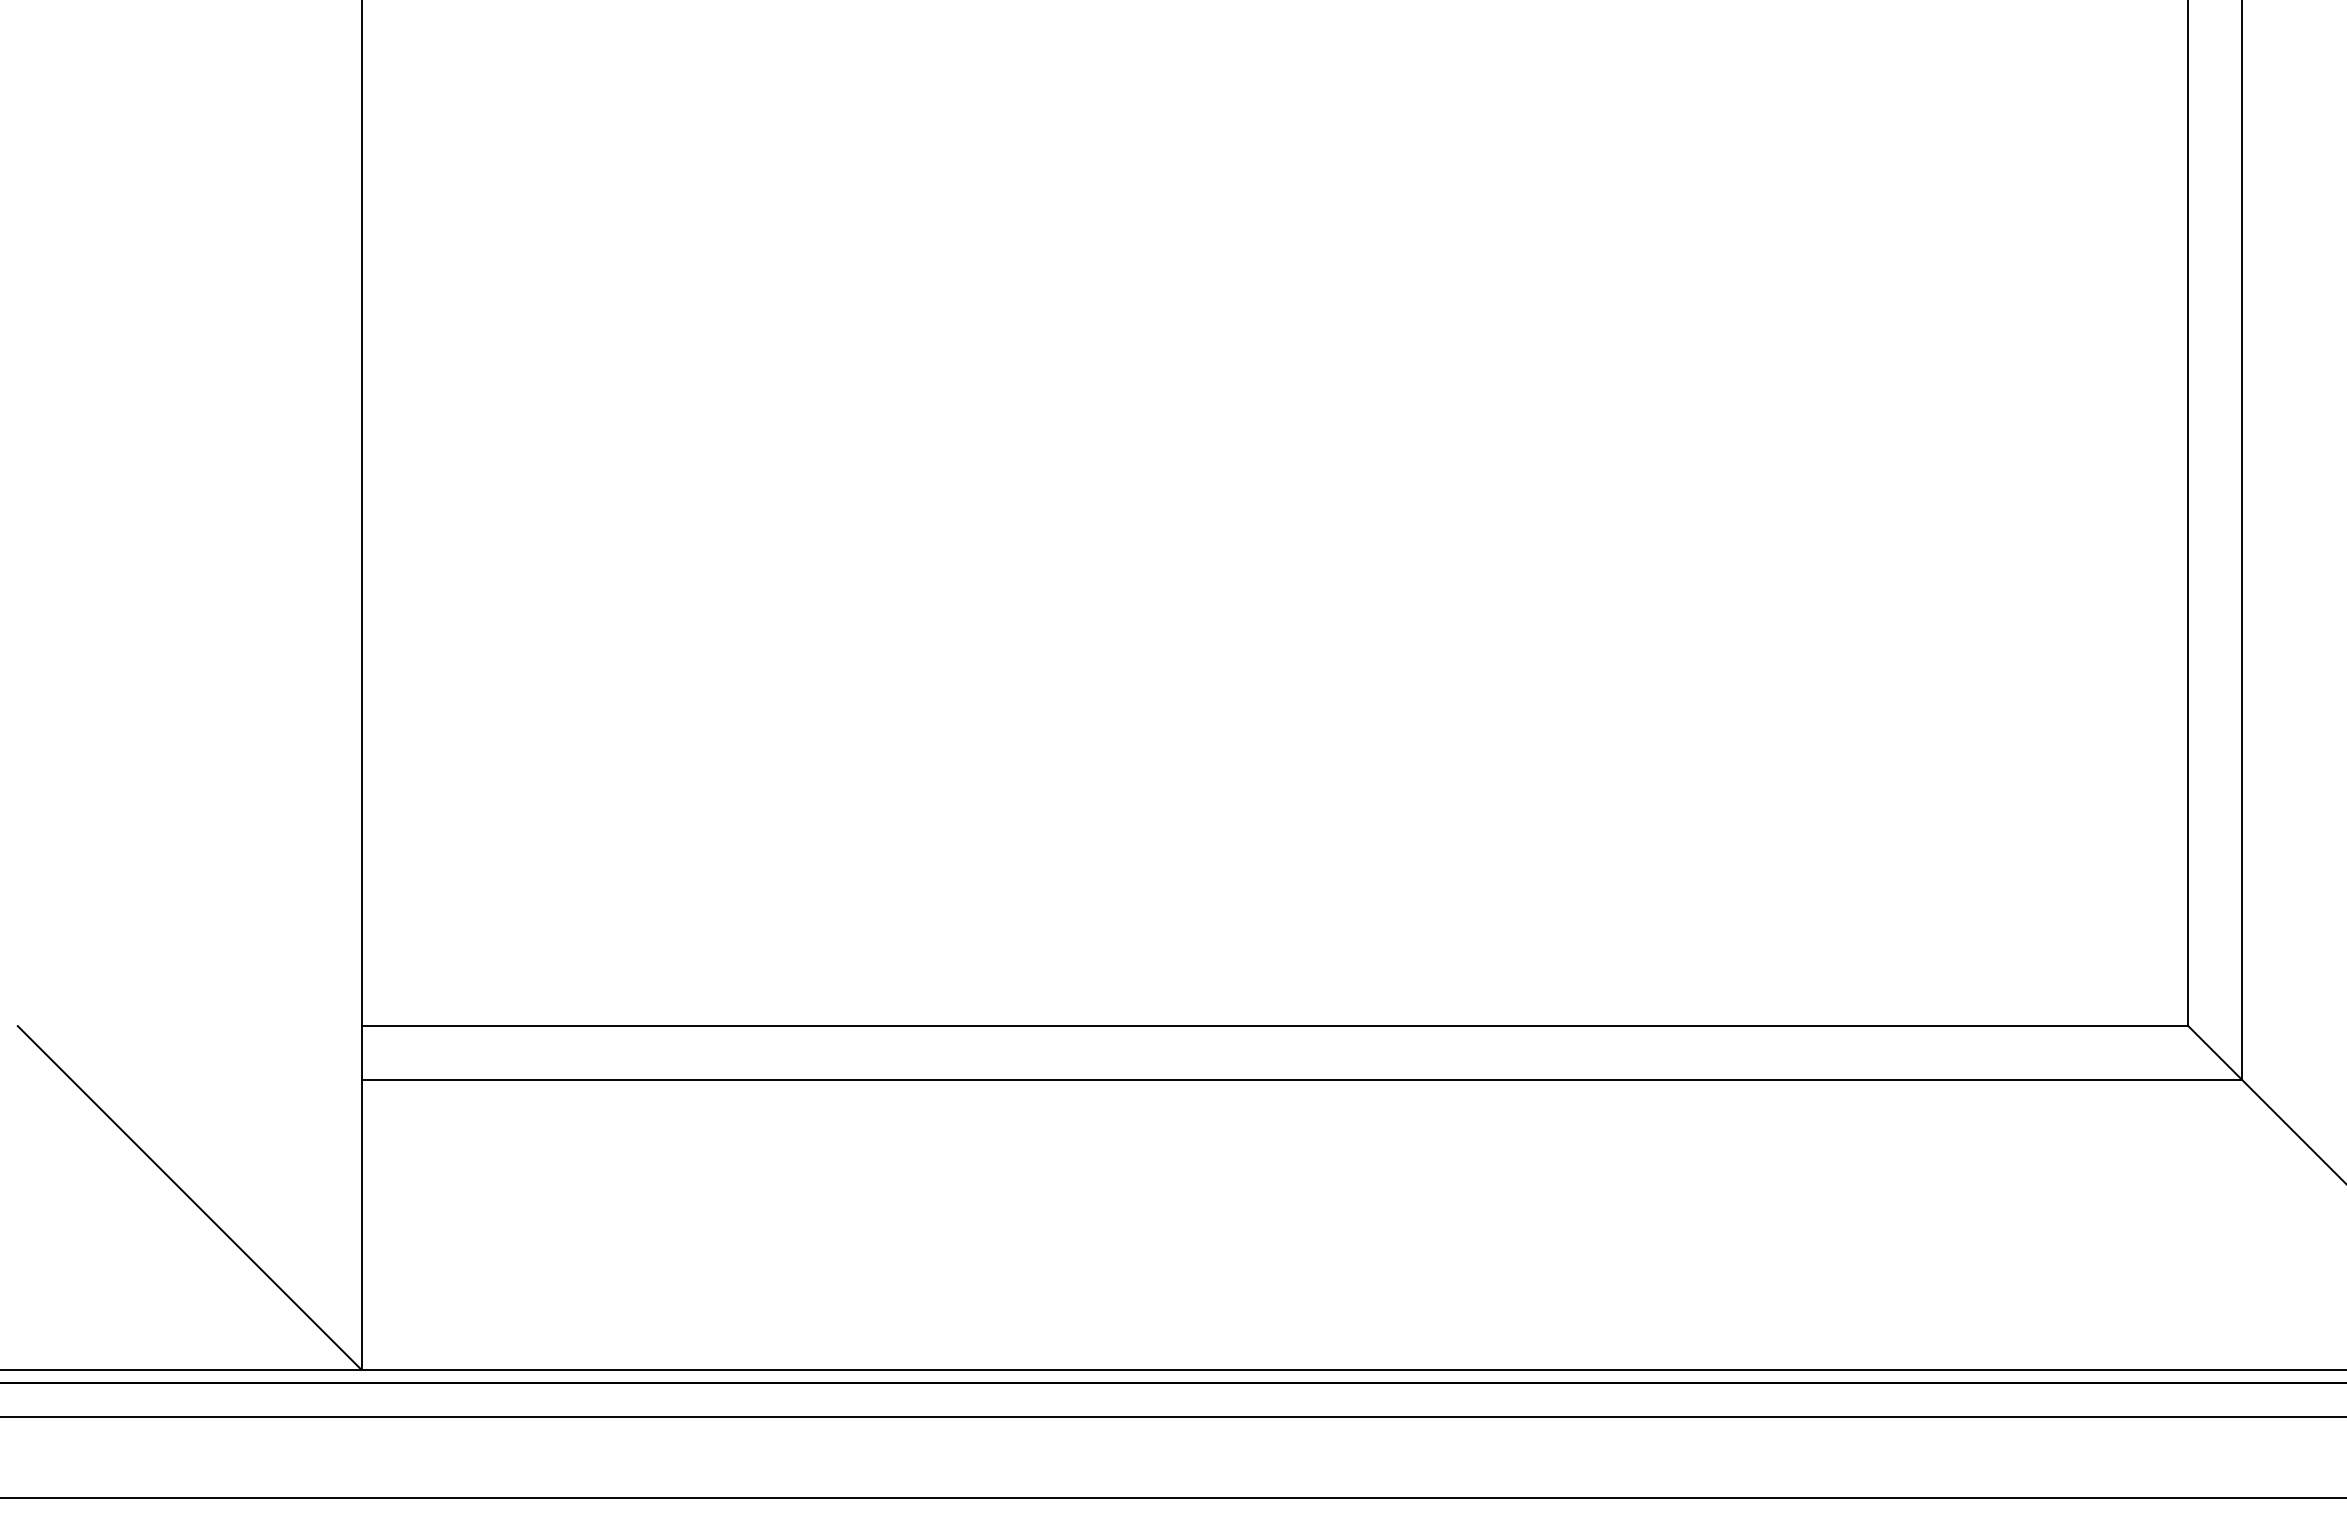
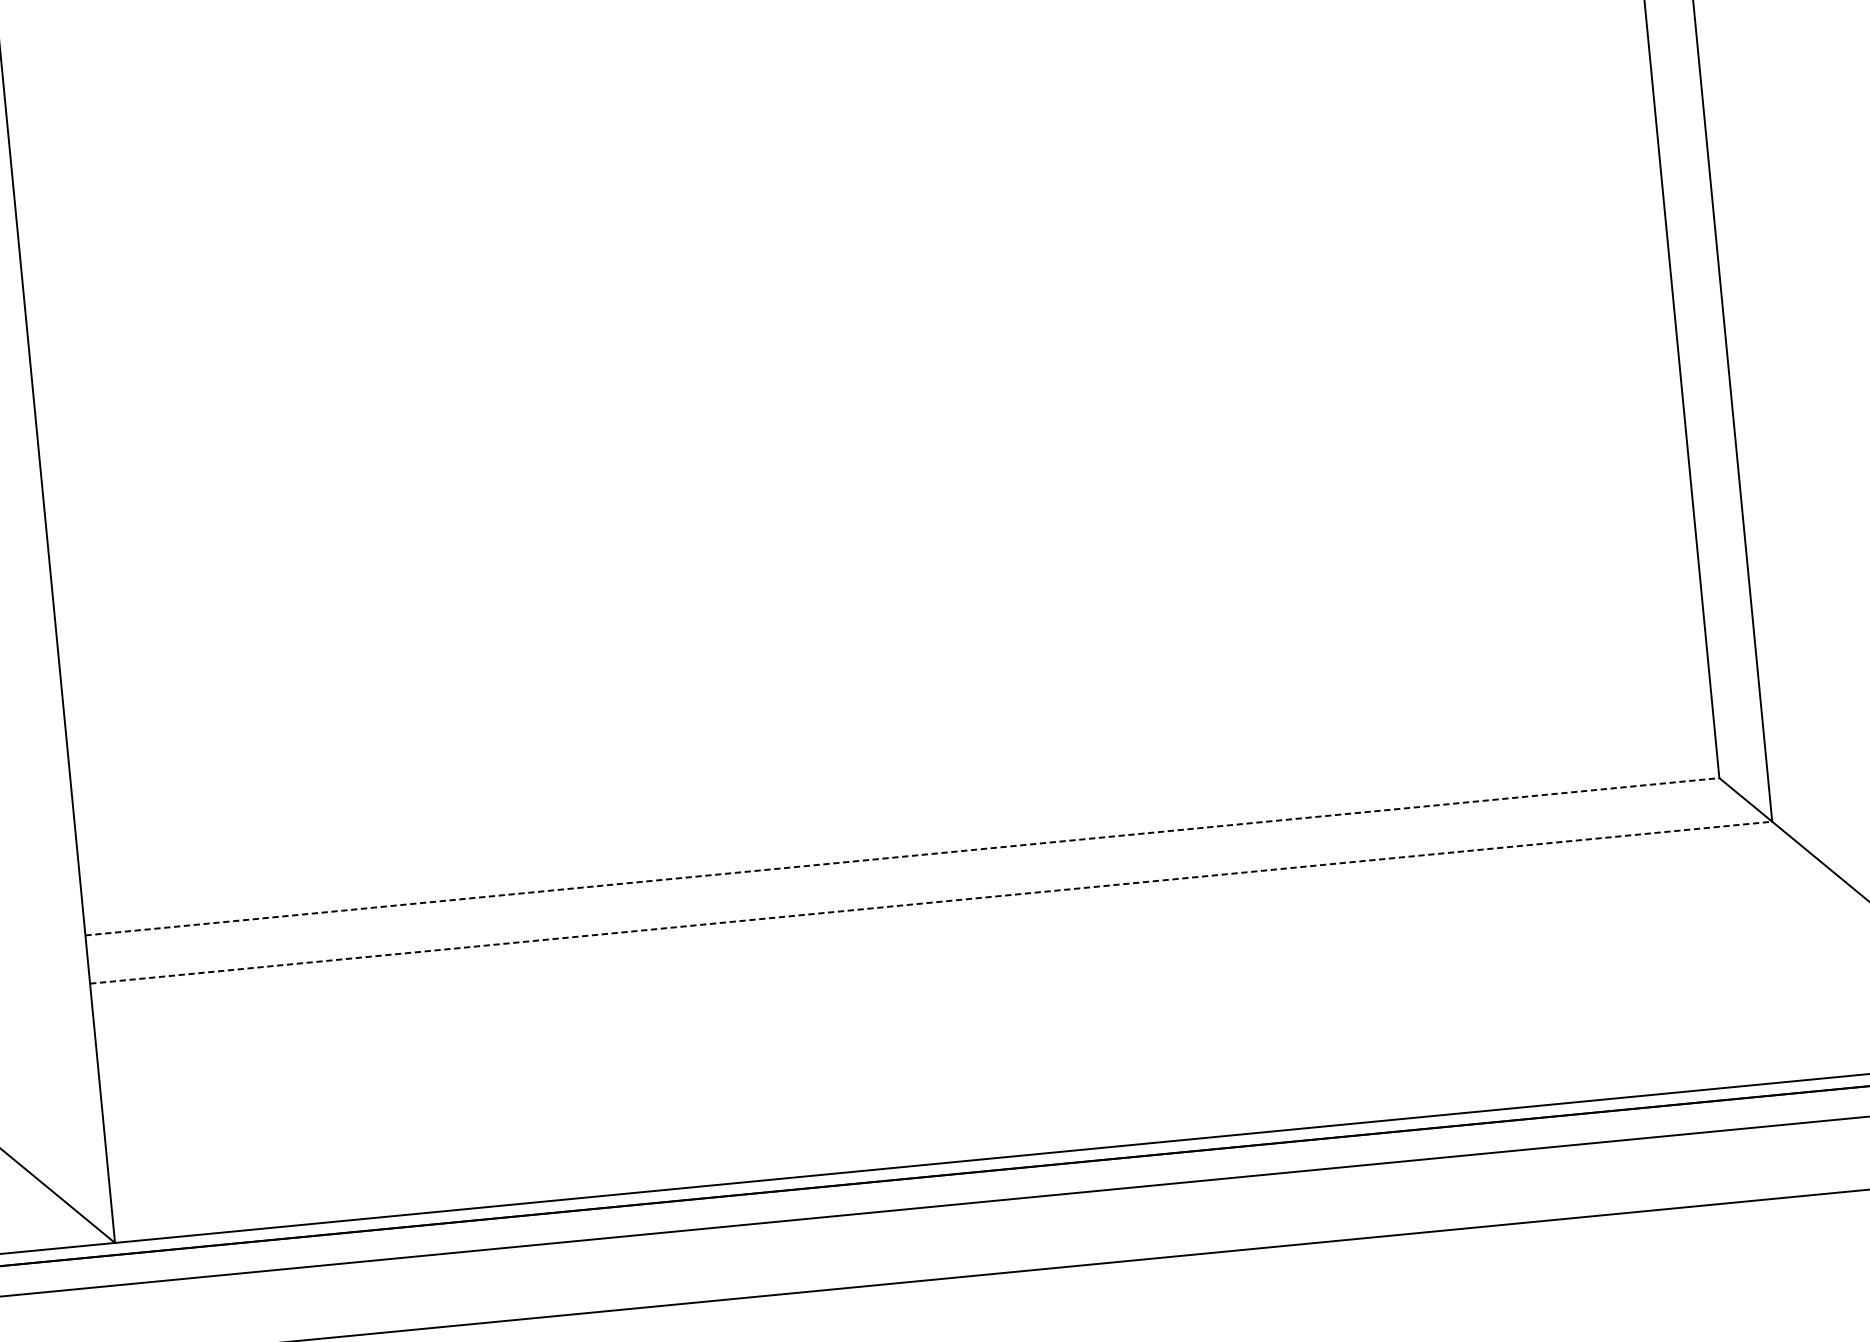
line: (1275, 1026) -> (902, 857), solid -> dashed
line: (1302, 1080) -> (931, 903), solid -> dashed

